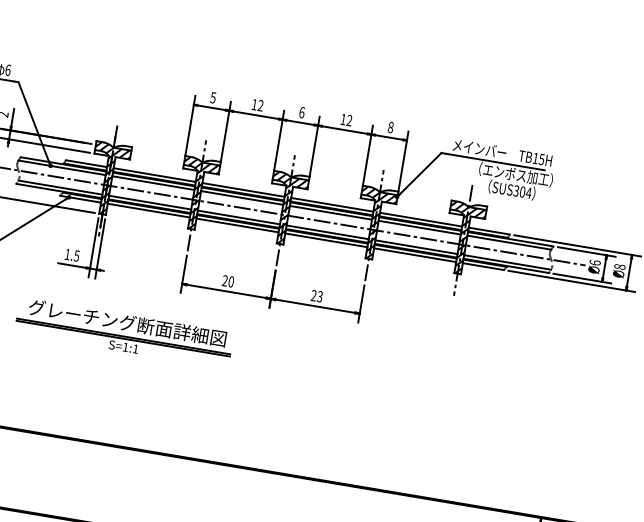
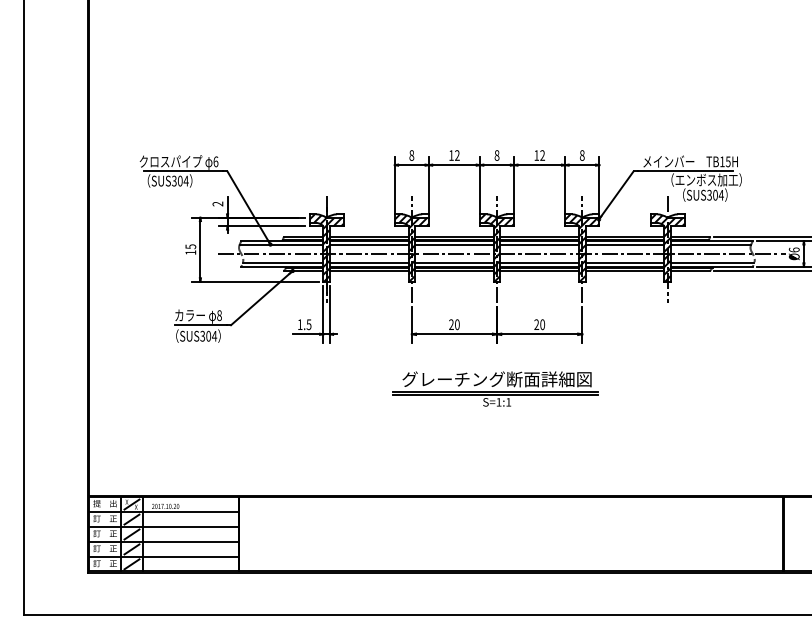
text: (212, 97) -> (411, 155), 5 -> 8
text: (301, 112) -> (496, 155), 6 -> 8
text: (319, 296) -> (542, 324), 23 -> 20
part: (124, 332) -> (495, 388), moved

